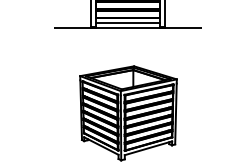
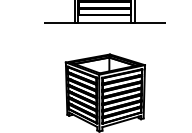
line: (127, 23) -> (104, 19), removed

